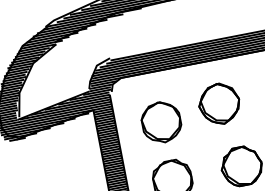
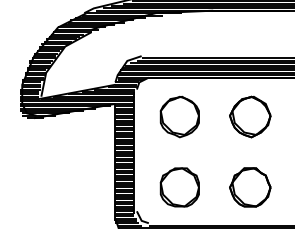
part: (219, 103) -> (250, 116), moved
part: (160, 122) -> (179, 116), moved

